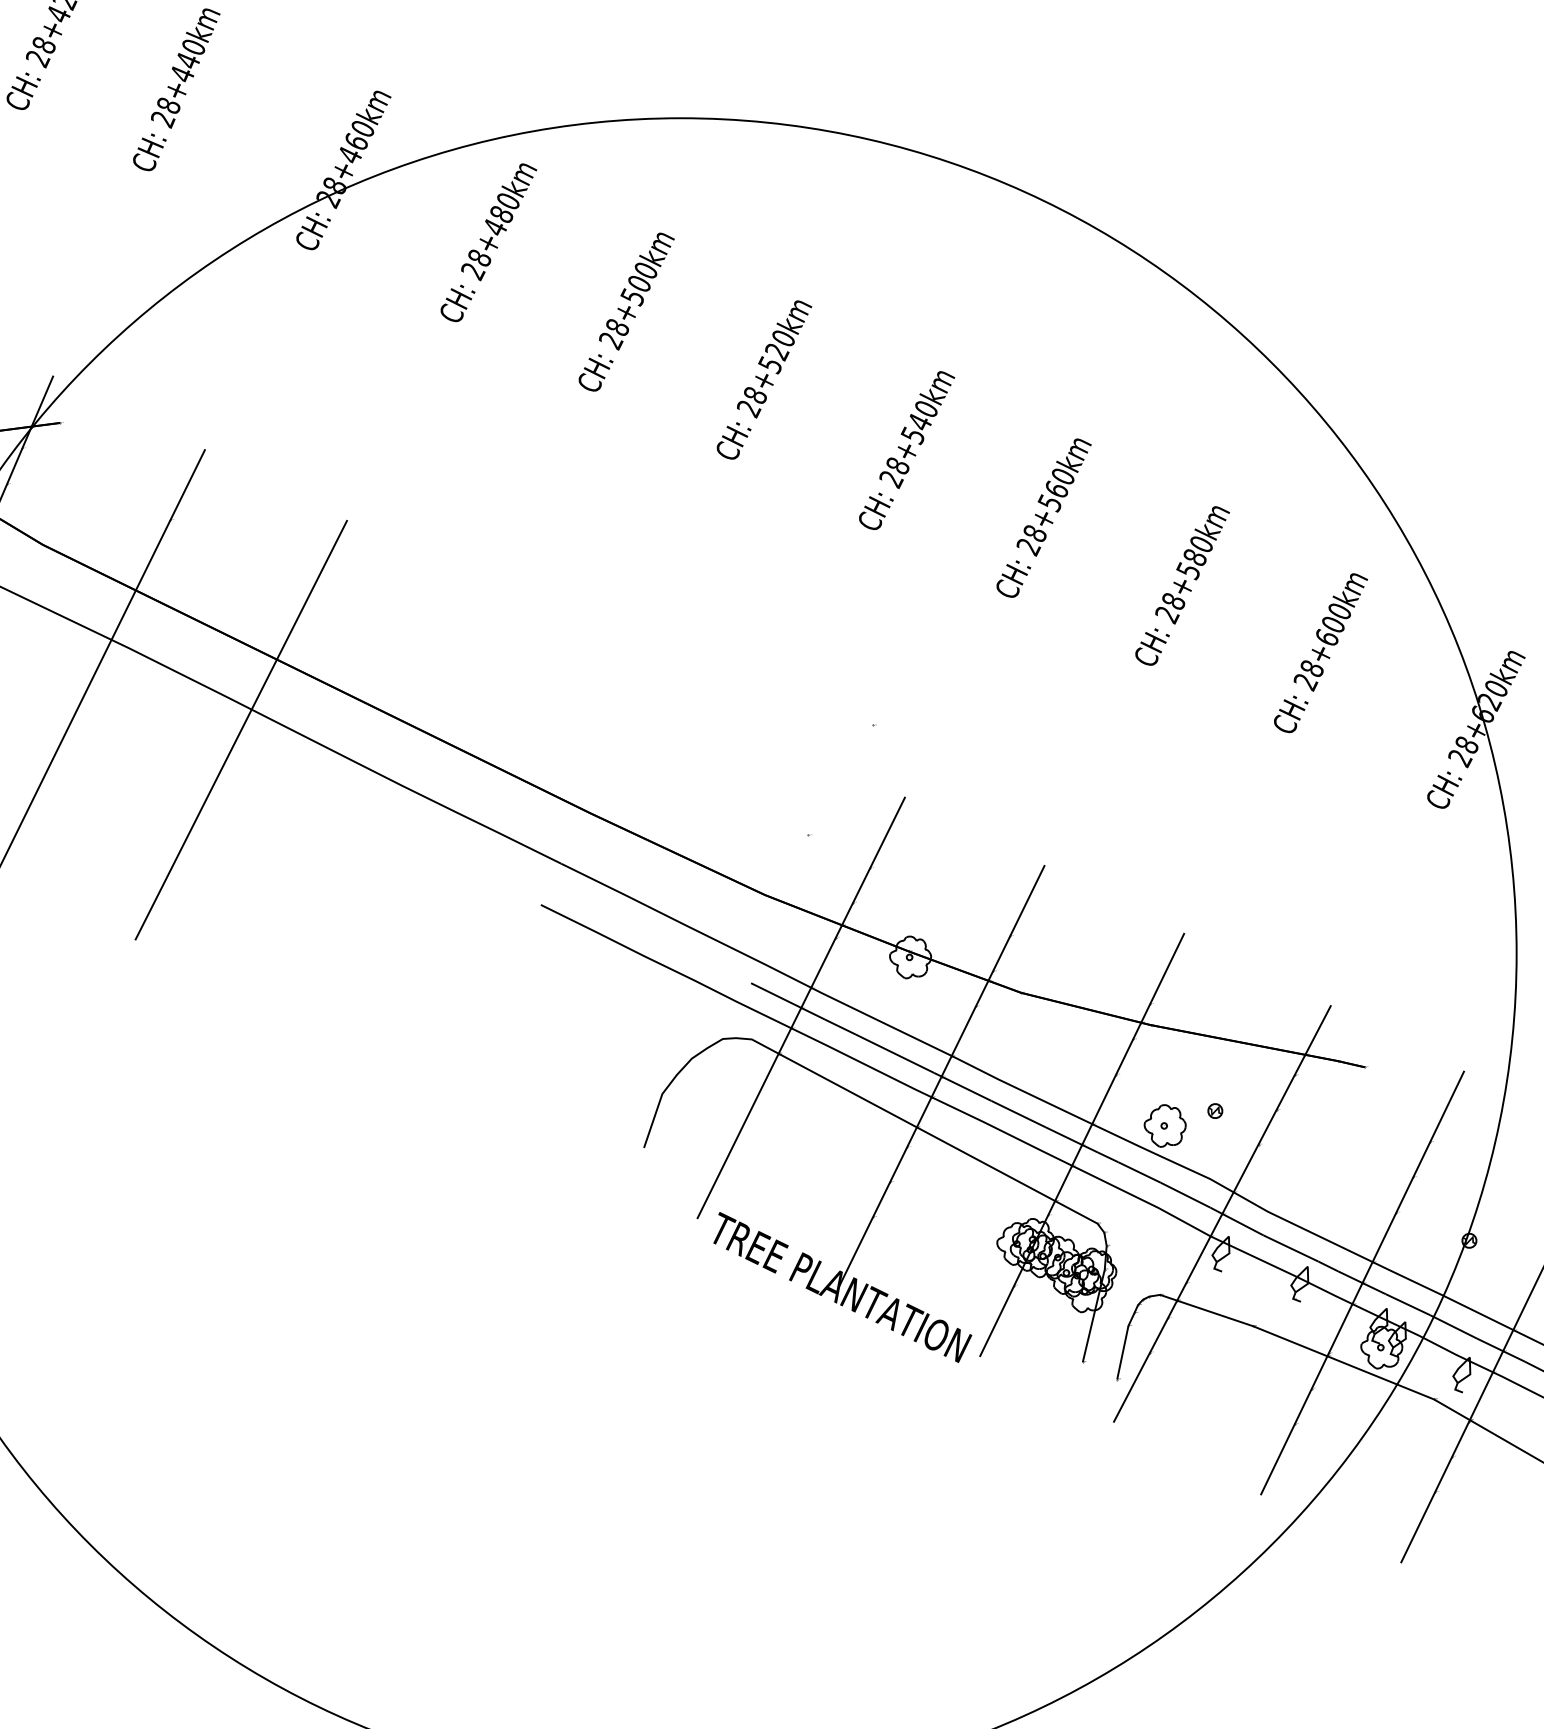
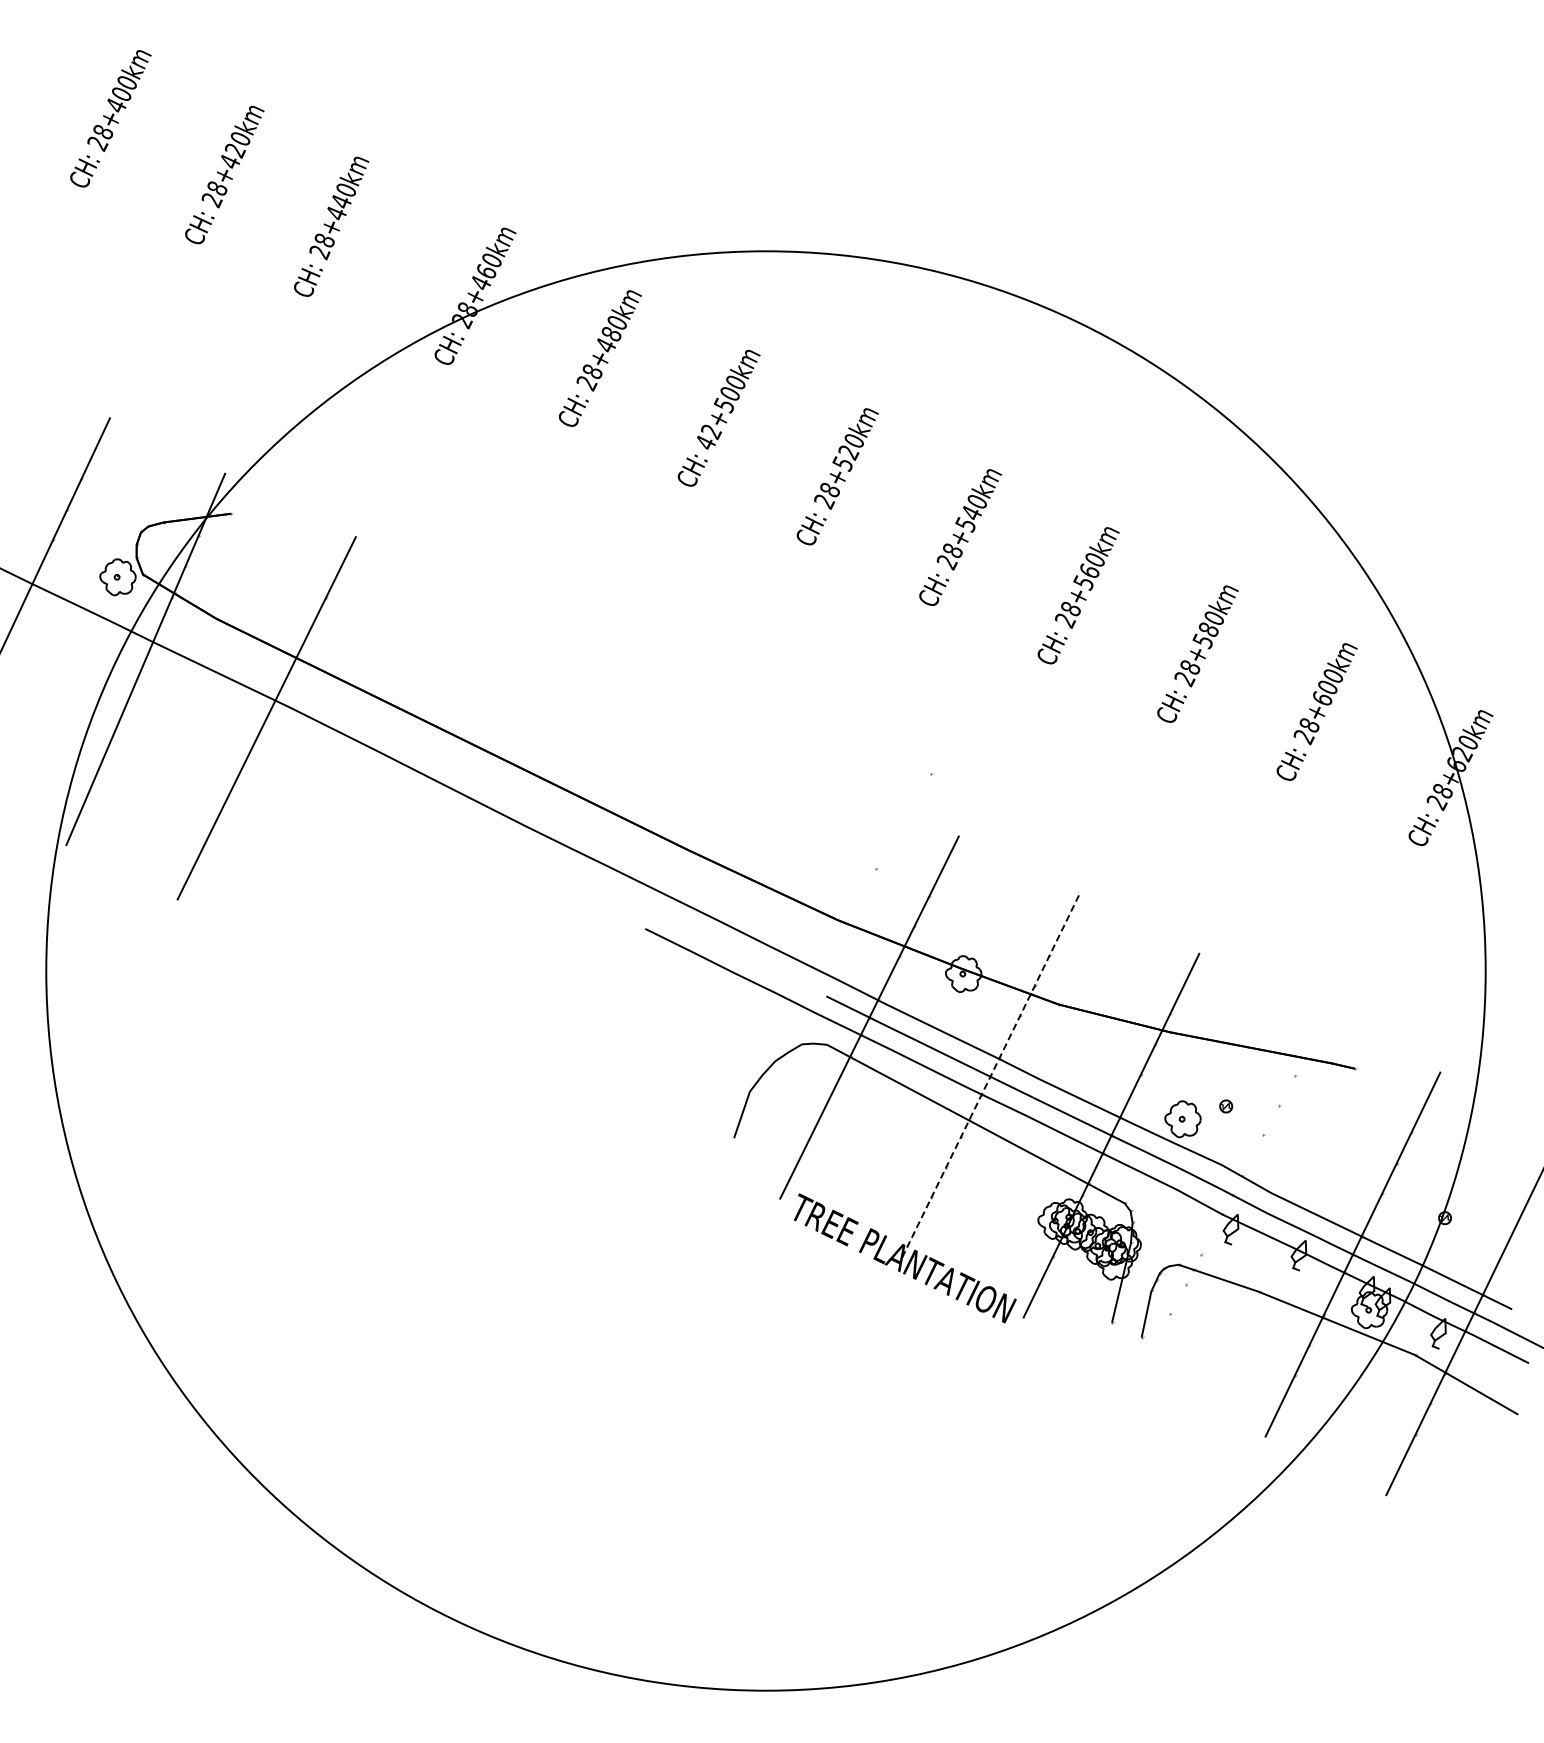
text: (614, 334) -> (708, 437), 28+500km -> 42+500km
line: (241, 730) -> (387, 778), removed
line: (941, 1076) -> (990, 1076), solid -> dashed
line: (1221, 1214) -> (1231, 1195), removed

